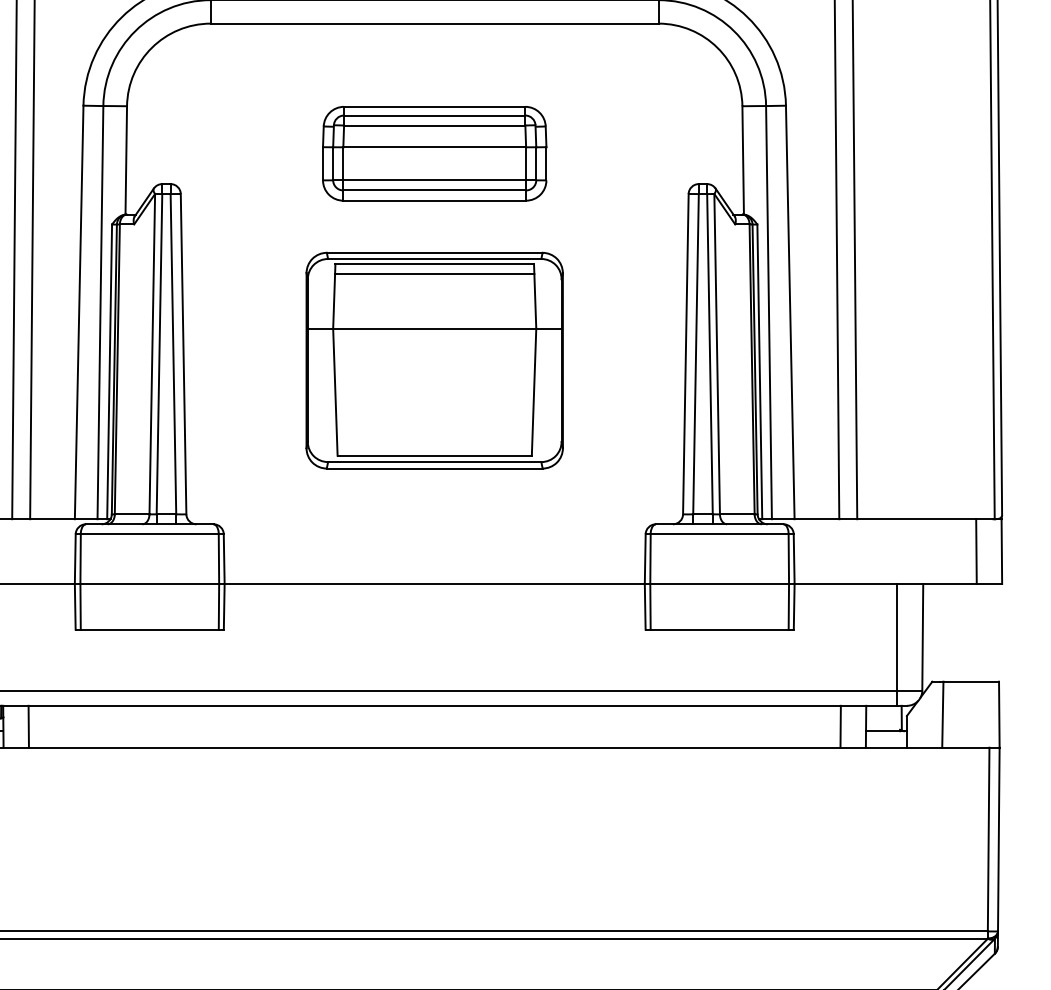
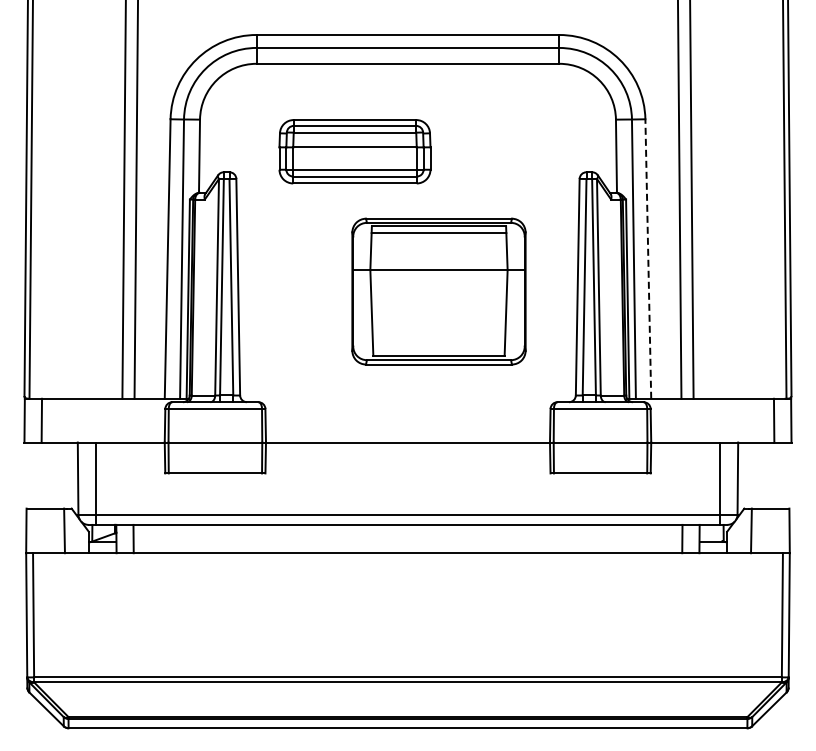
part: (433, 153) -> (354, 151), moved
line: (790, 313) -> (648, 259), solid -> dashed
part: (433, 360) -> (438, 291), moved

